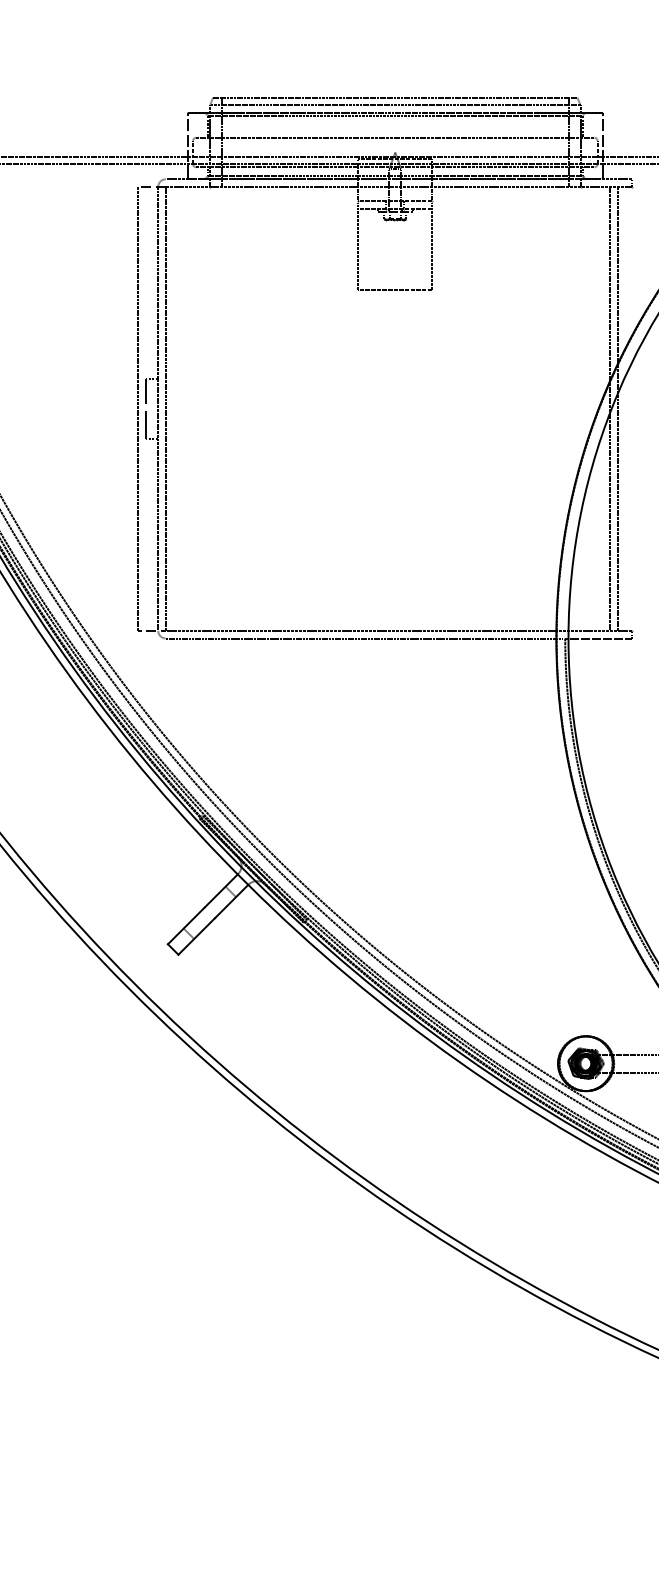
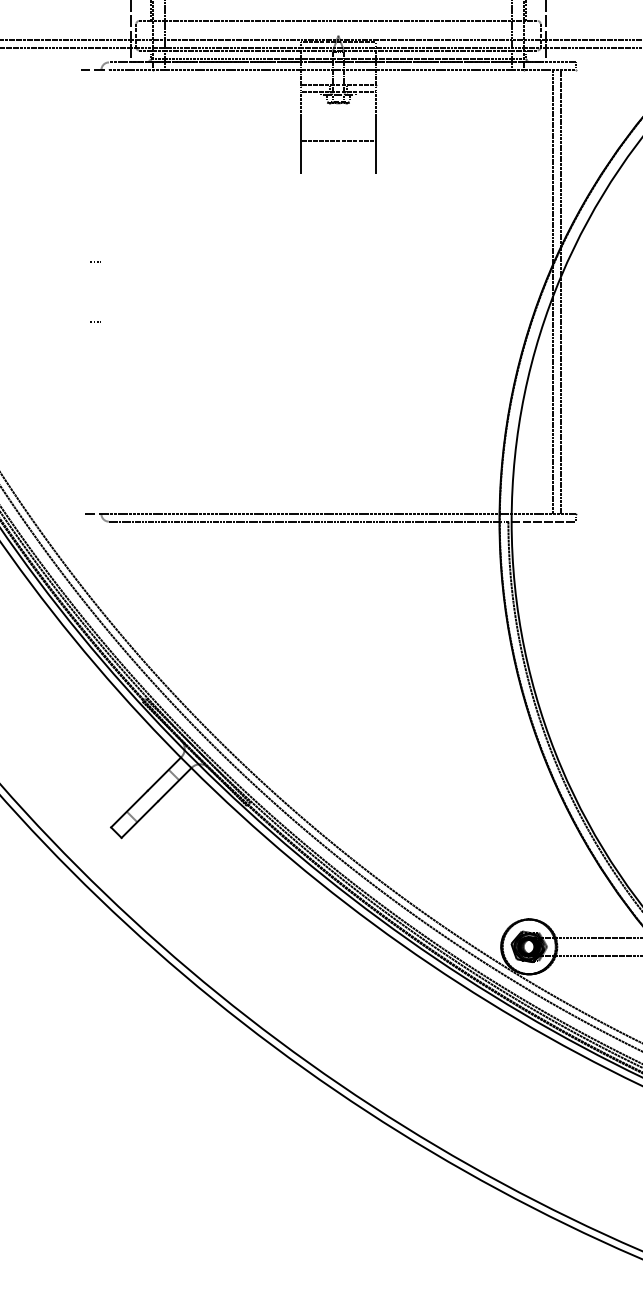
line: (395, 290) -> (338, 140), moved
line: (137, 408) -> (80, 291), removed
line: (146, 408) -> (89, 291), removed
line: (158, 408) -> (101, 291), removed
line: (165, 408) -> (108, 291), removed

